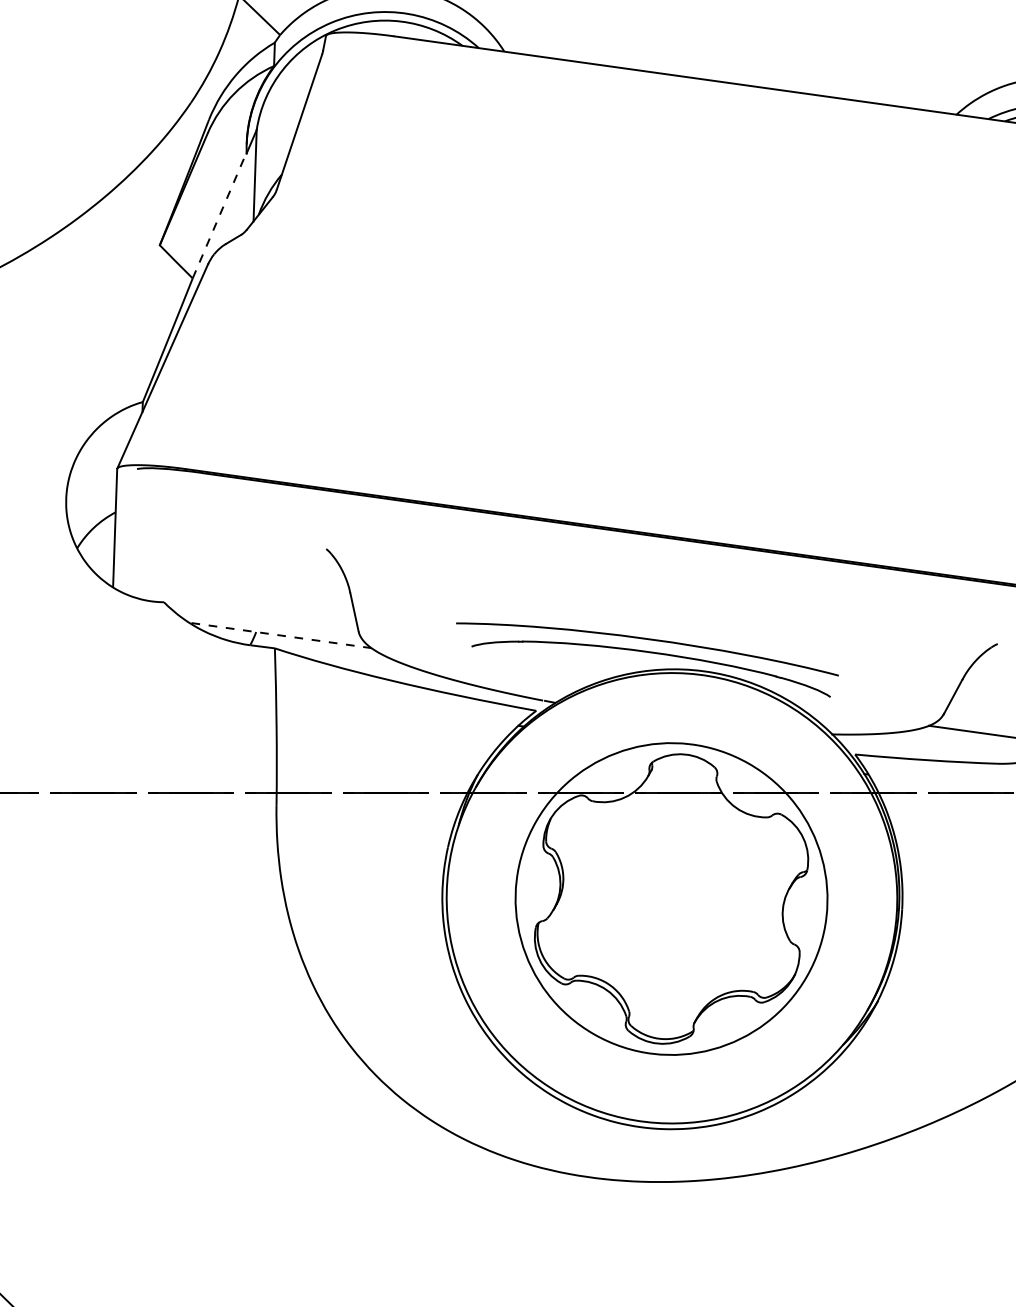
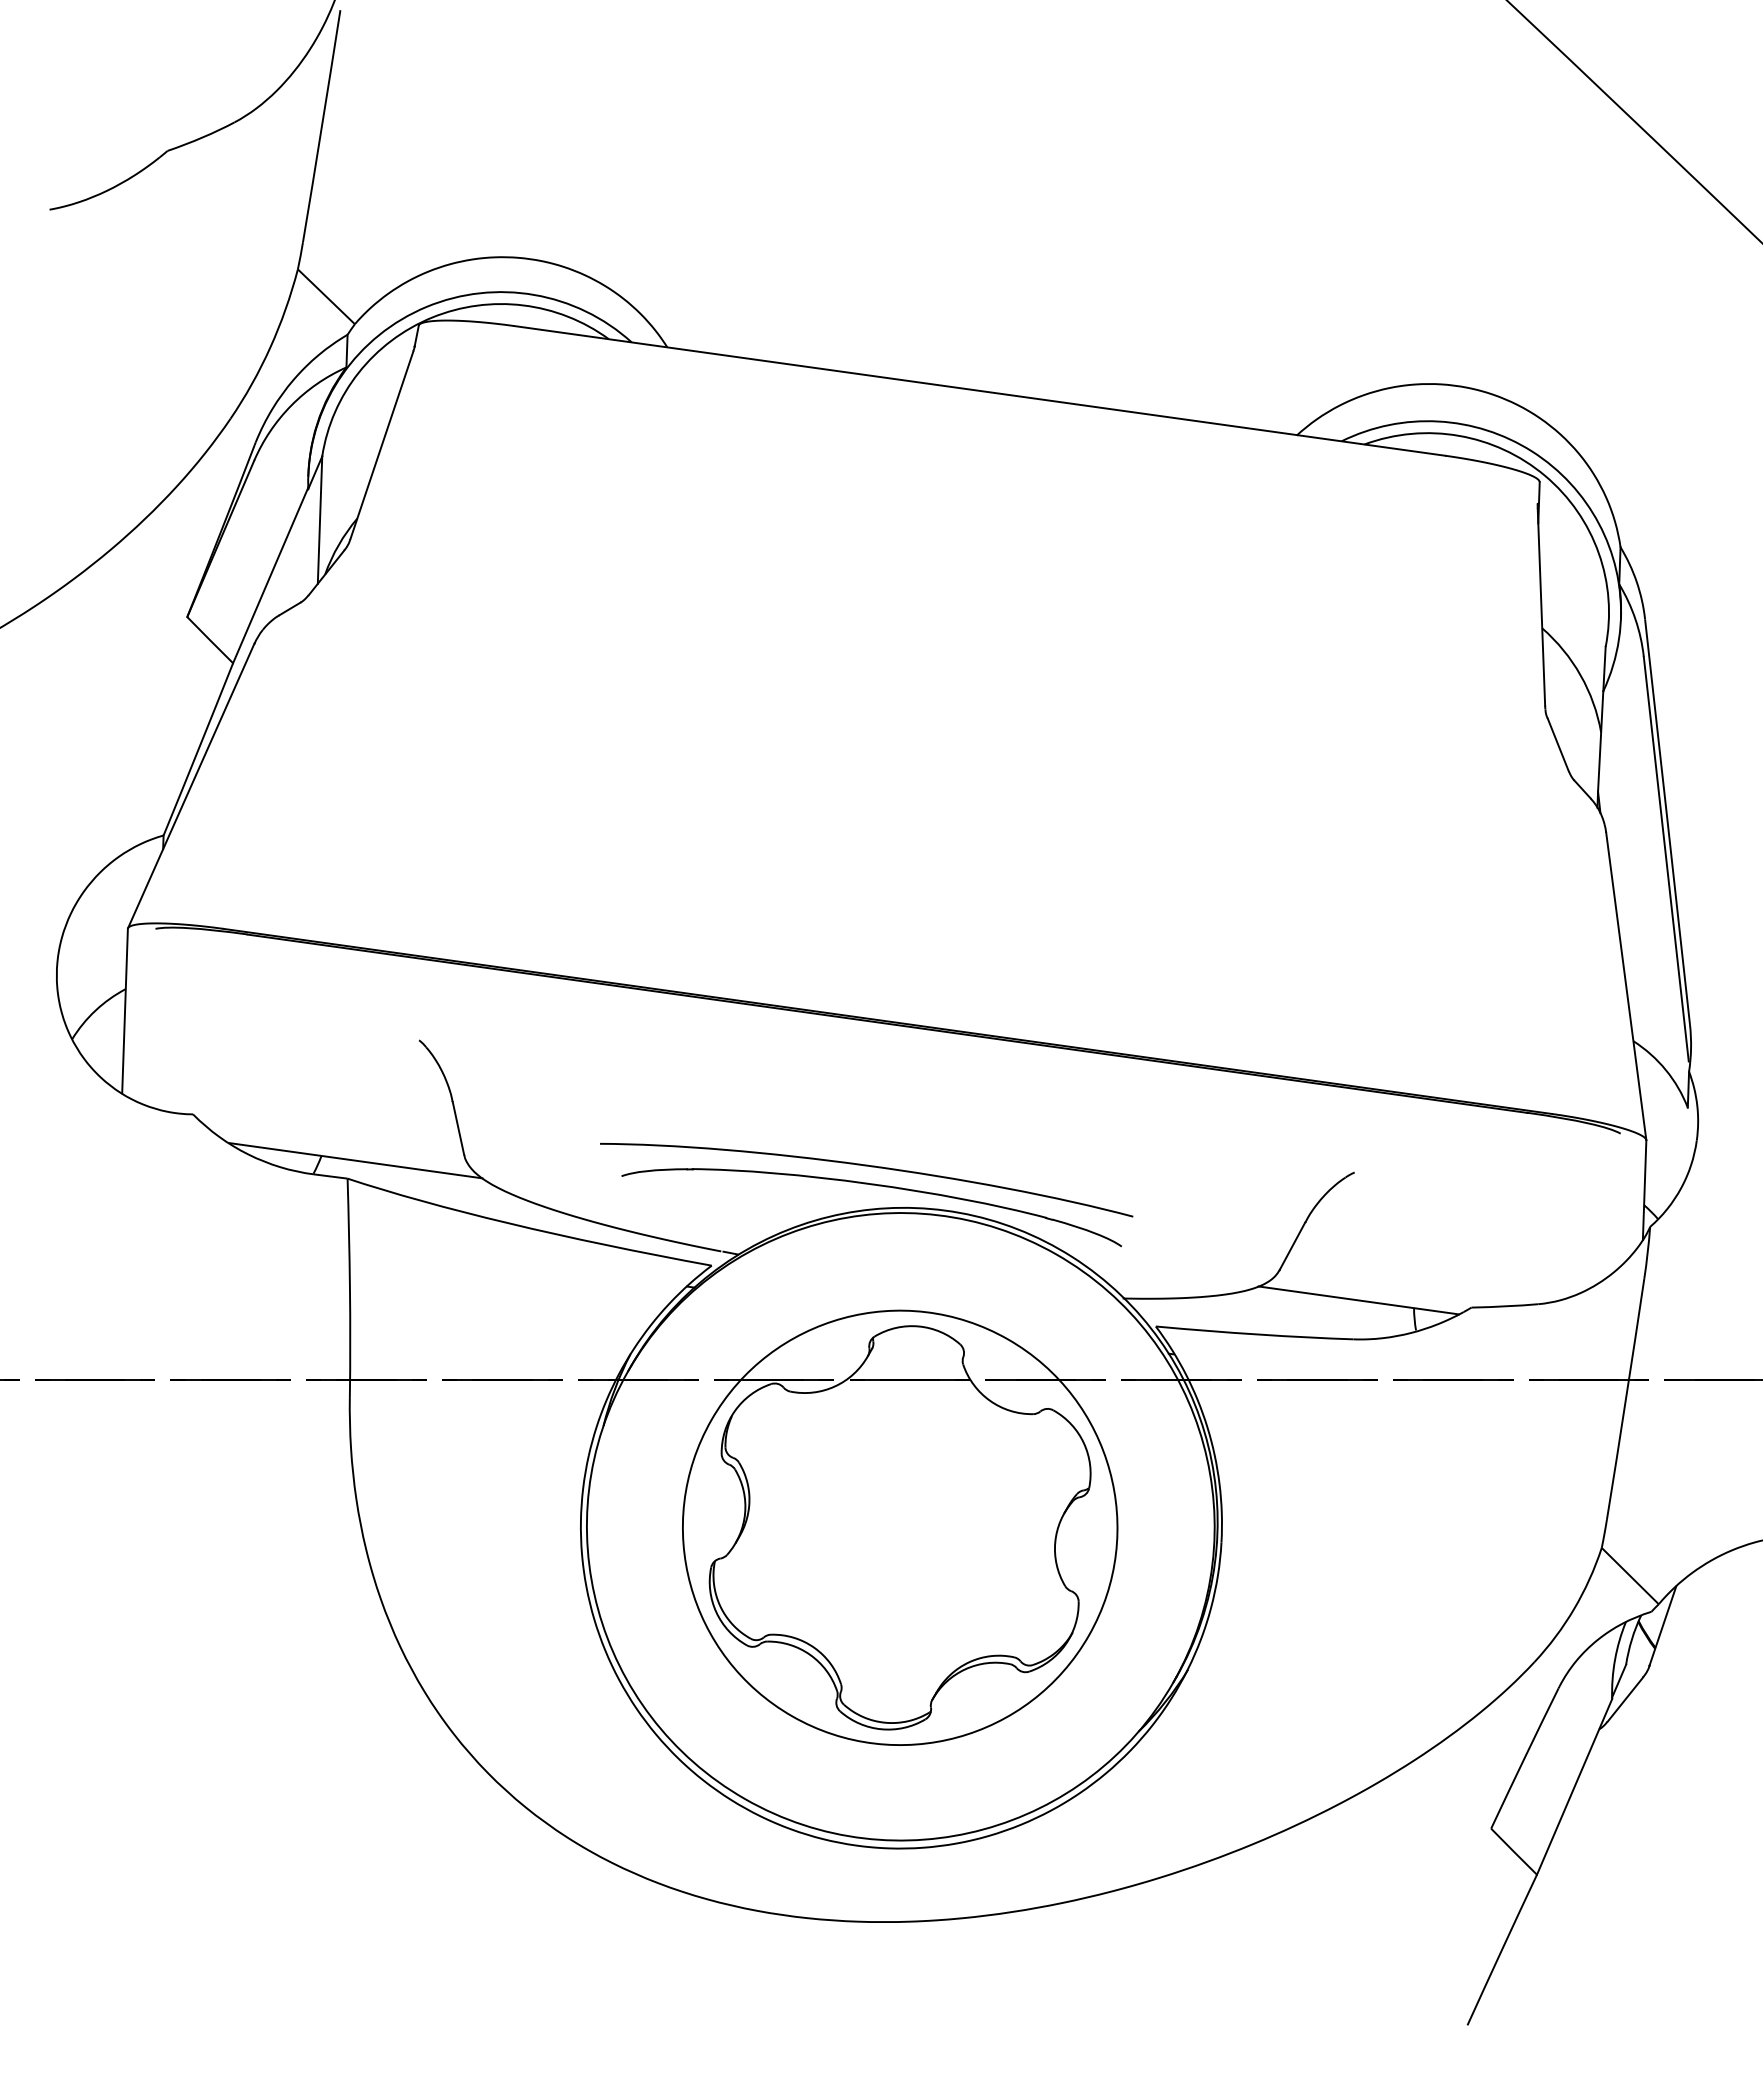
line: (219, 215) -> (270, 575), dashed -> solid
line: (281, 635) -> (356, 1160), dashed -> solid

